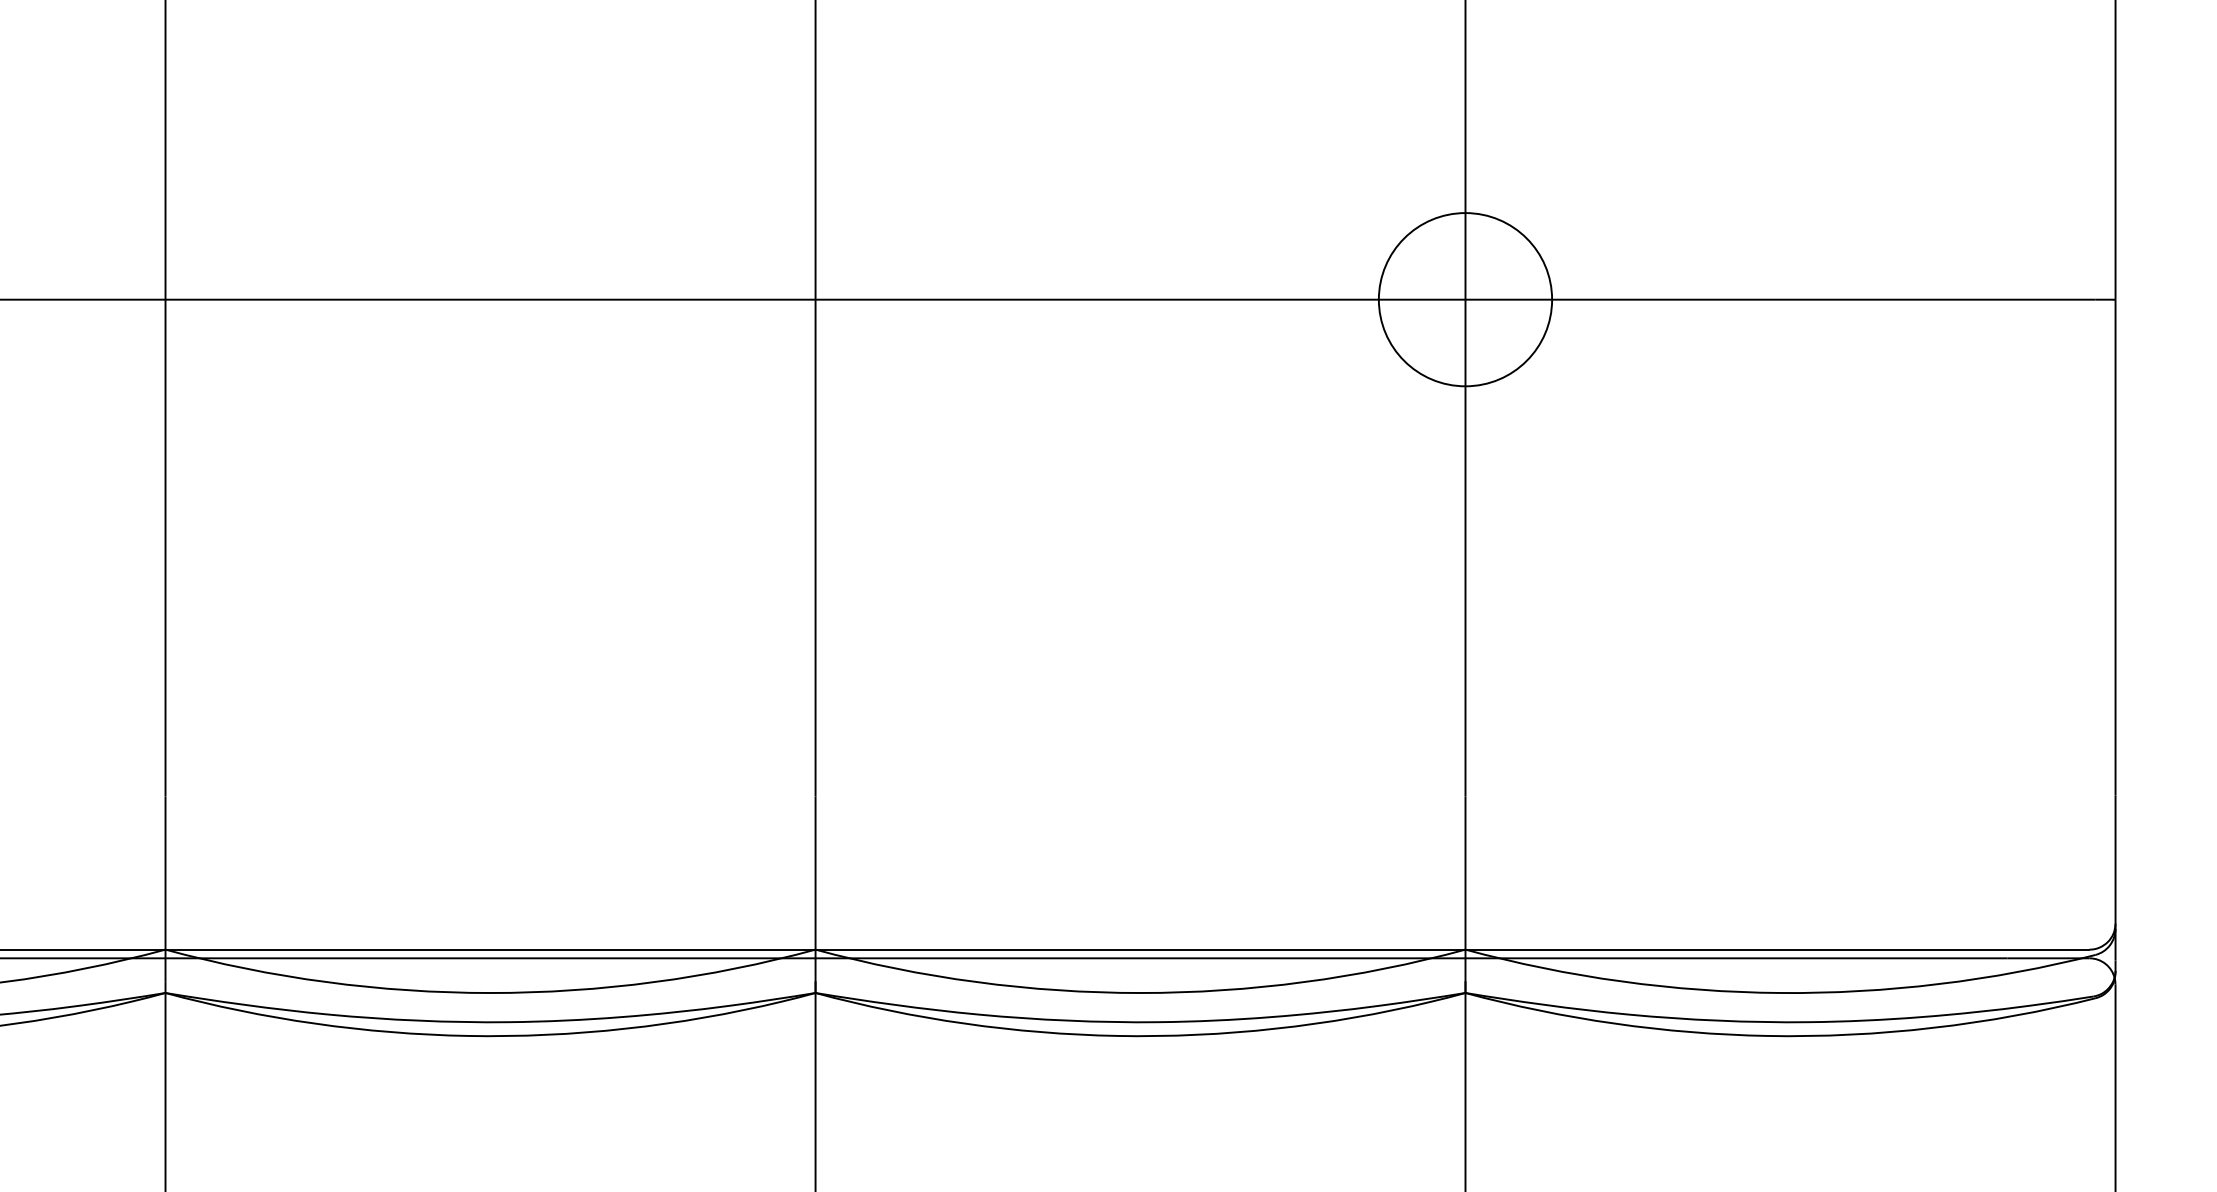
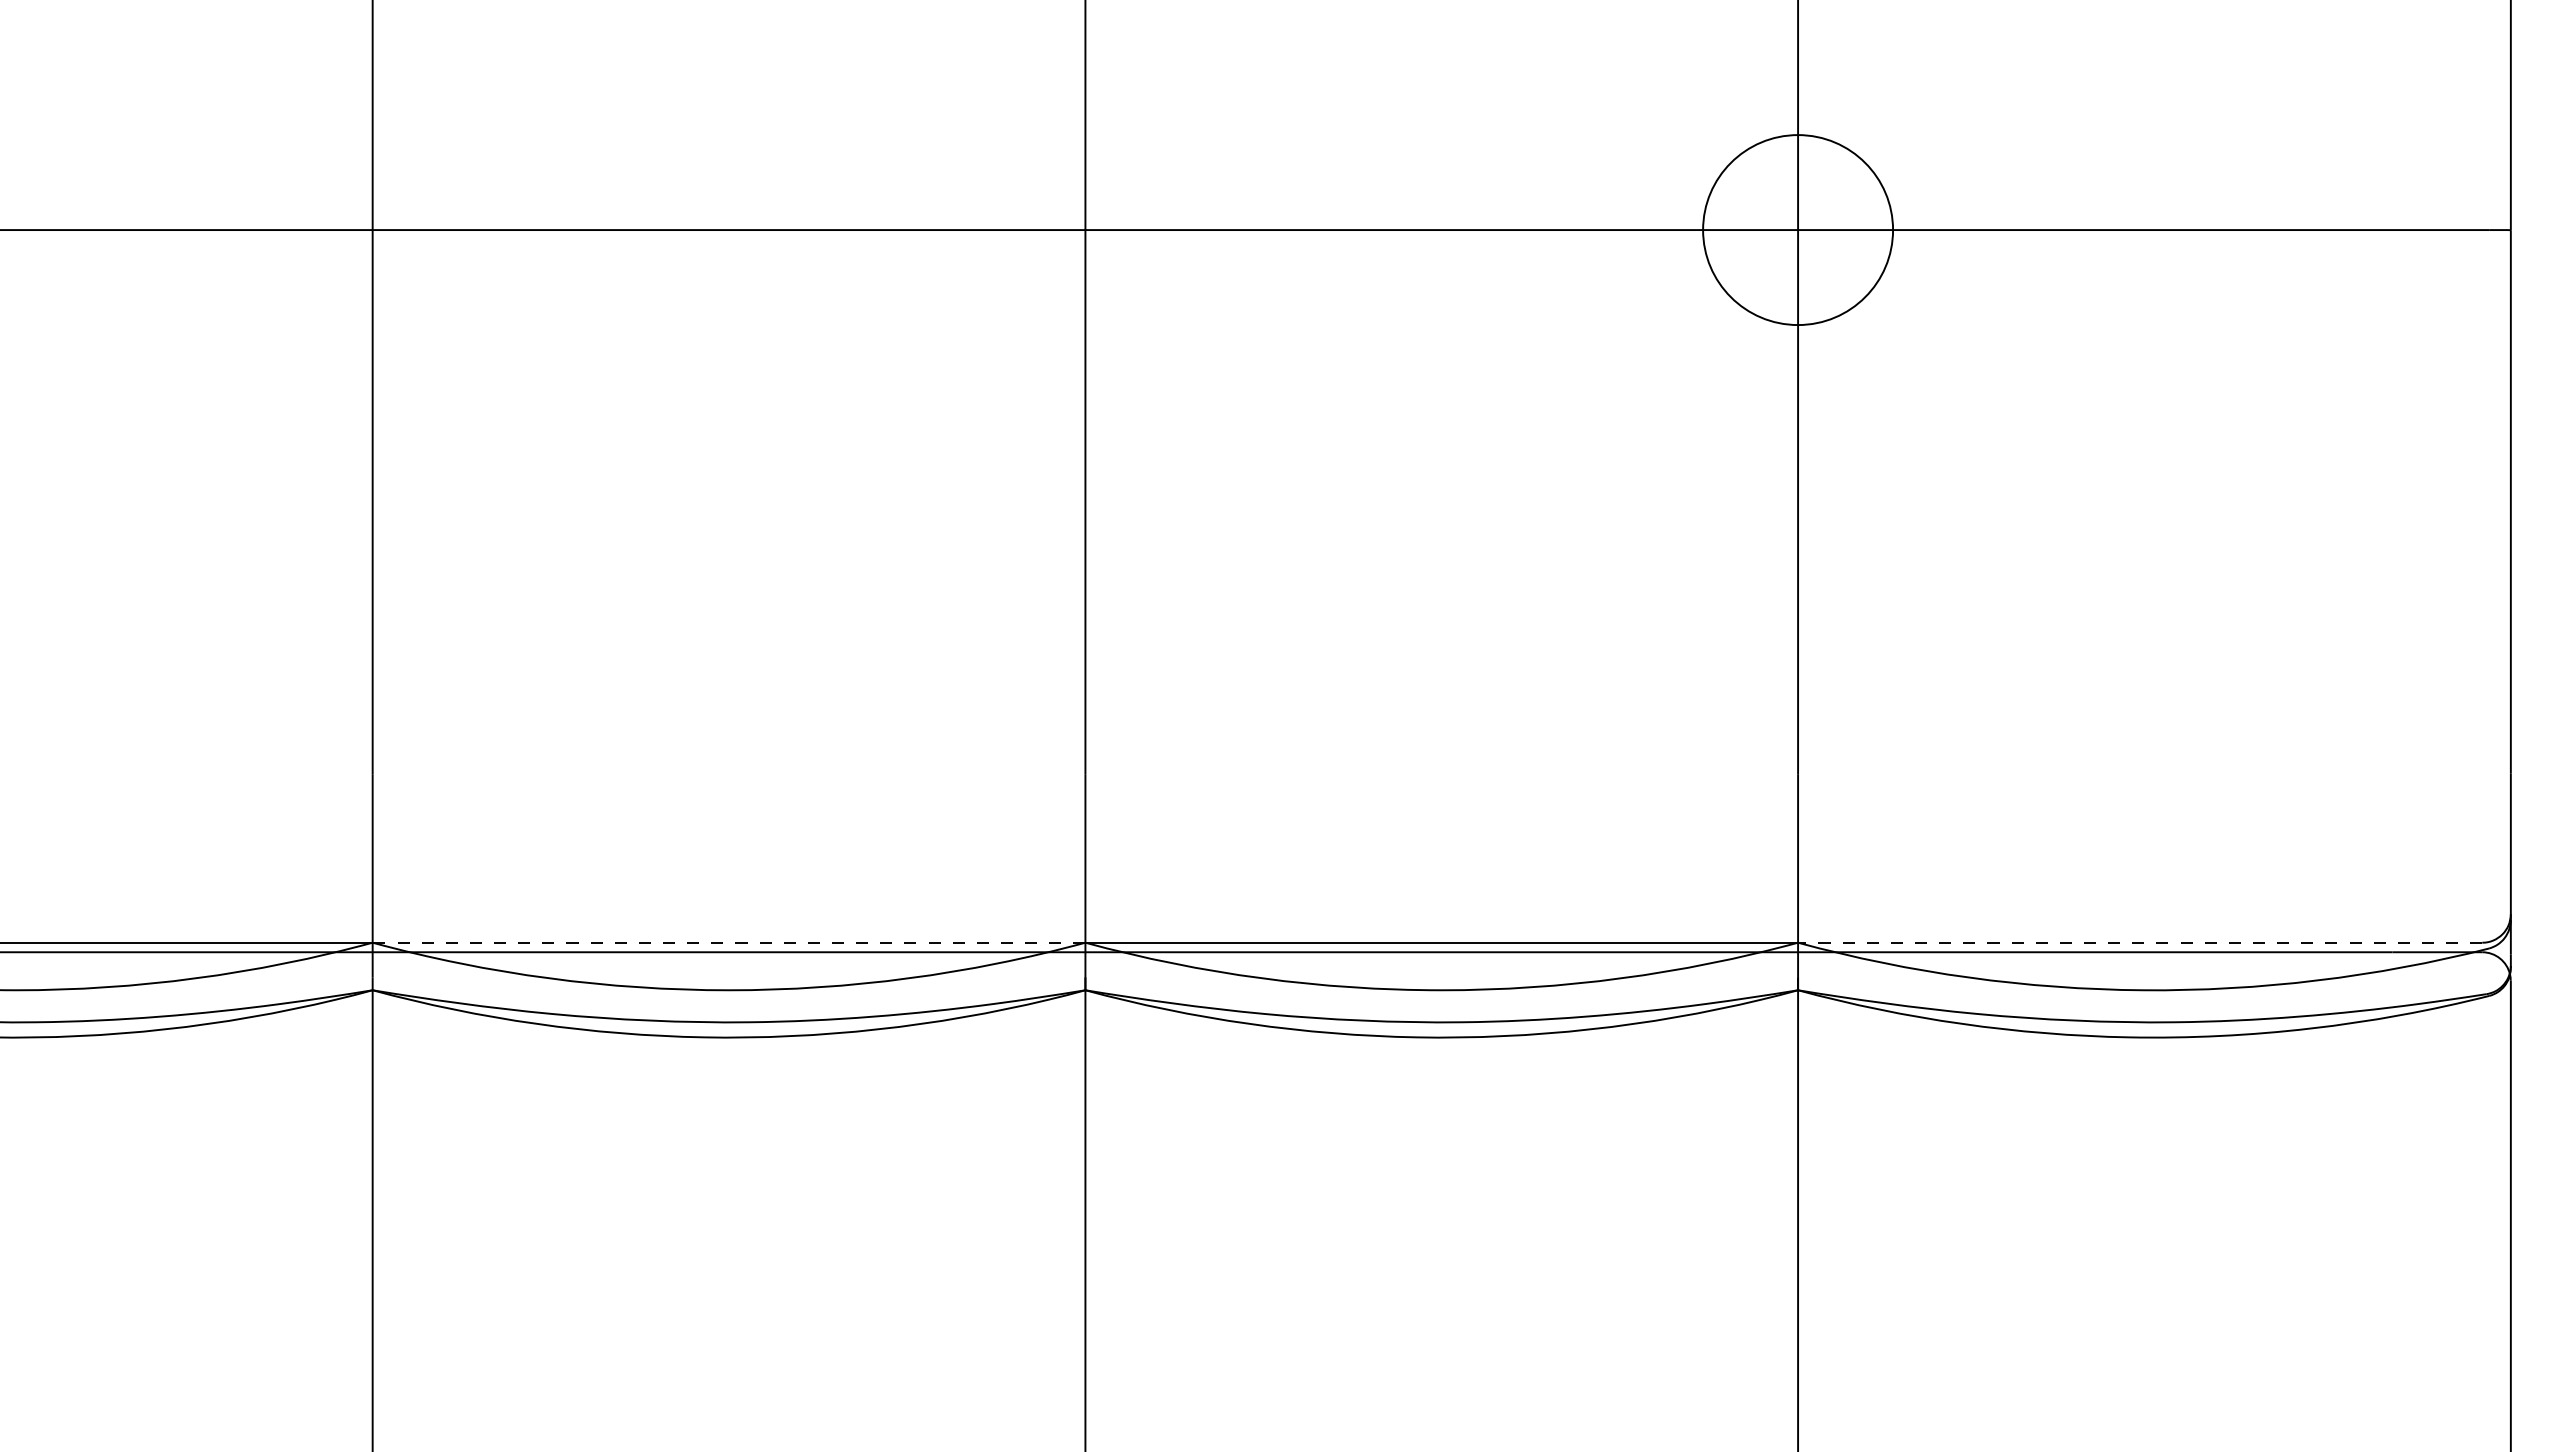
line: (490, 949) -> (728, 942), solid -> dashed
line: (1776, 949) -> (2139, 942), solid -> dashed

